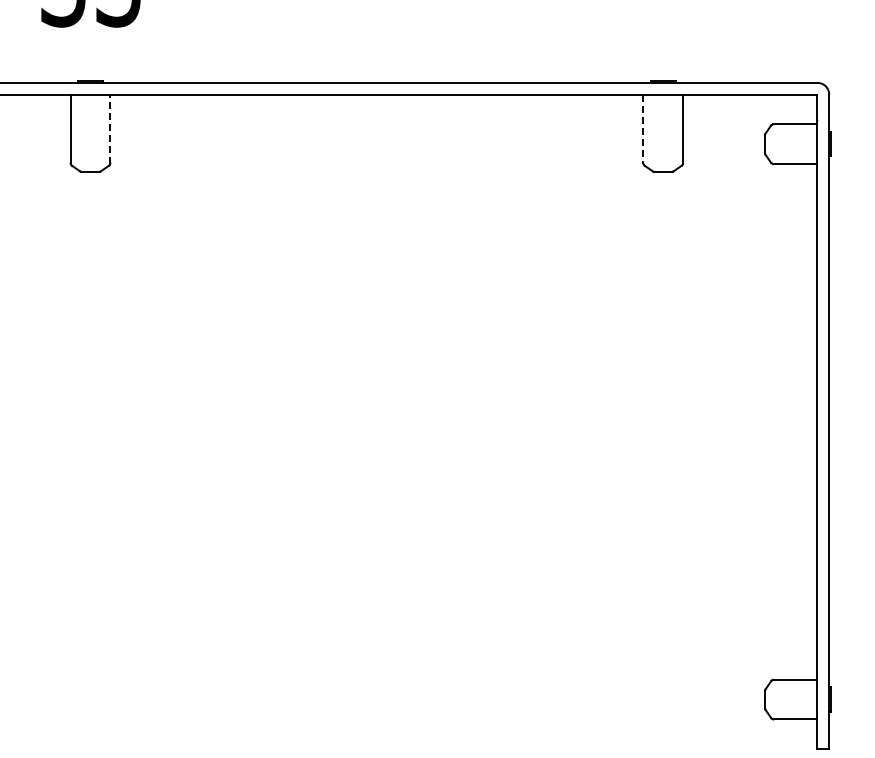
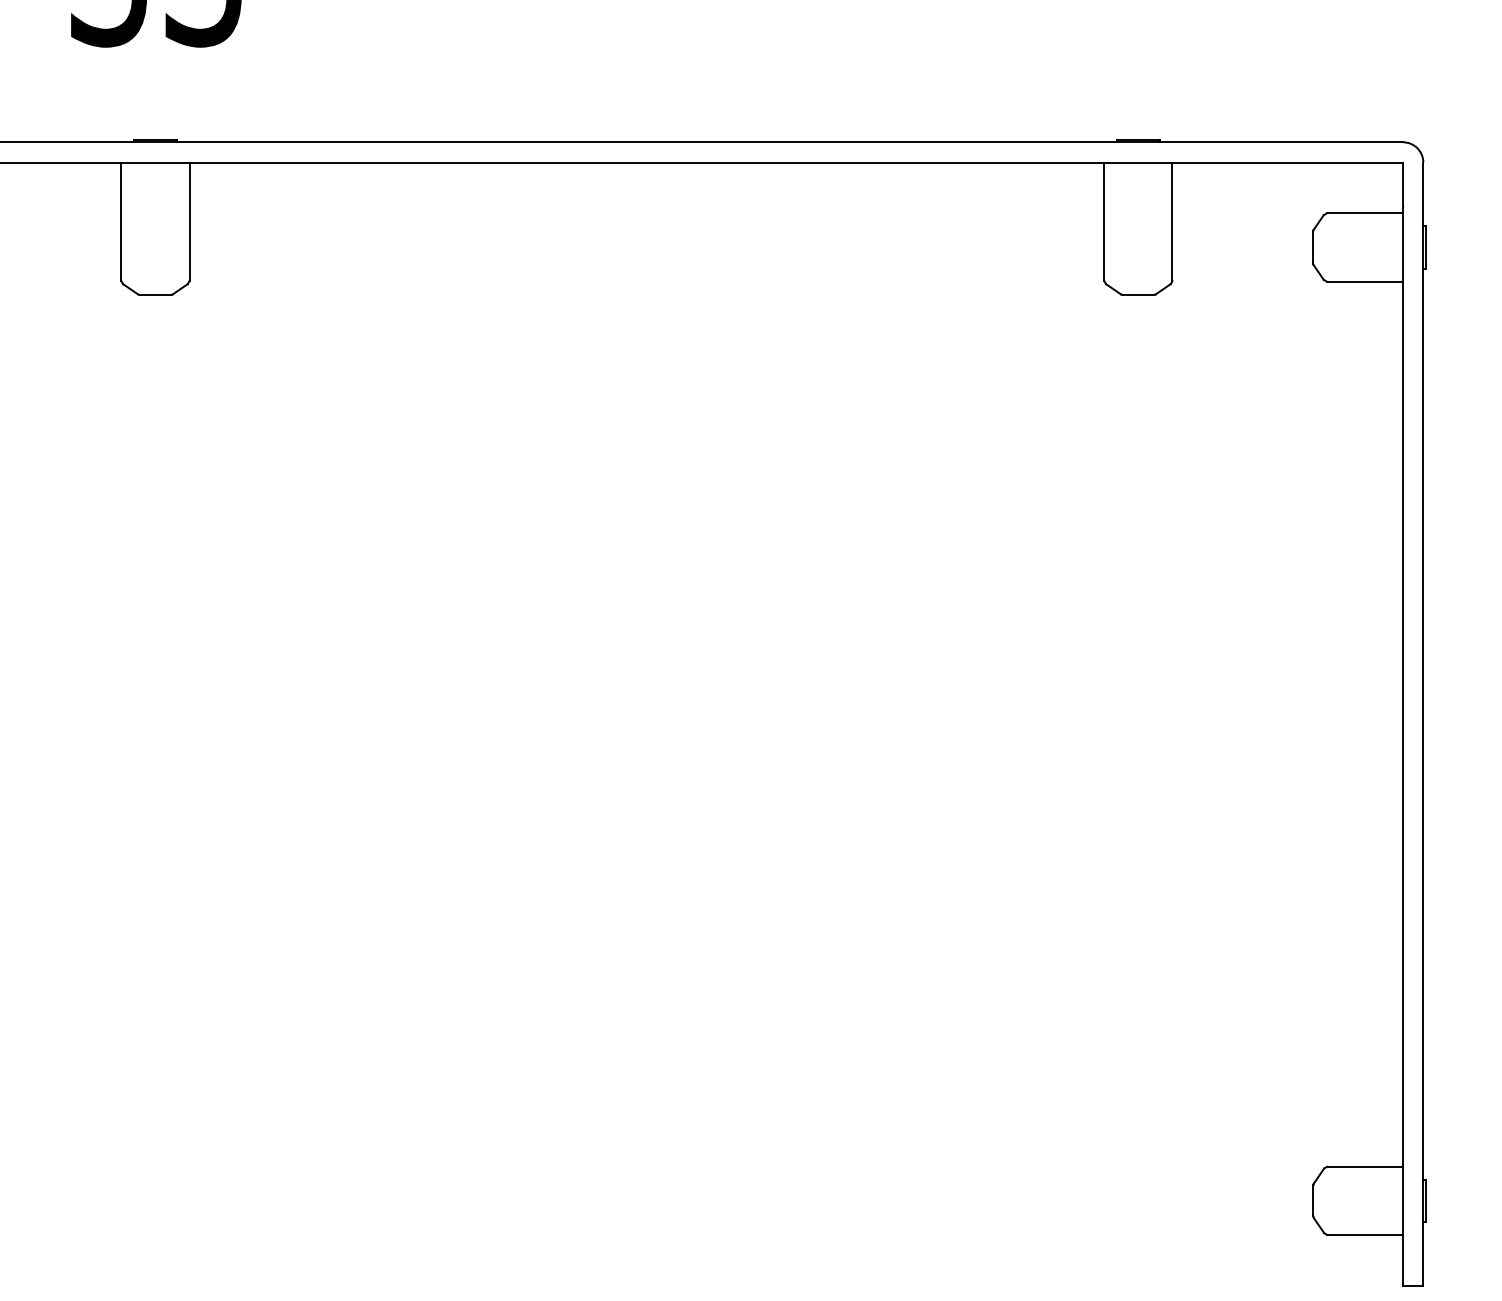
line: (110, 129) -> (189, 222), dashed -> solid
line: (643, 129) -> (1104, 222), dashed -> solid

